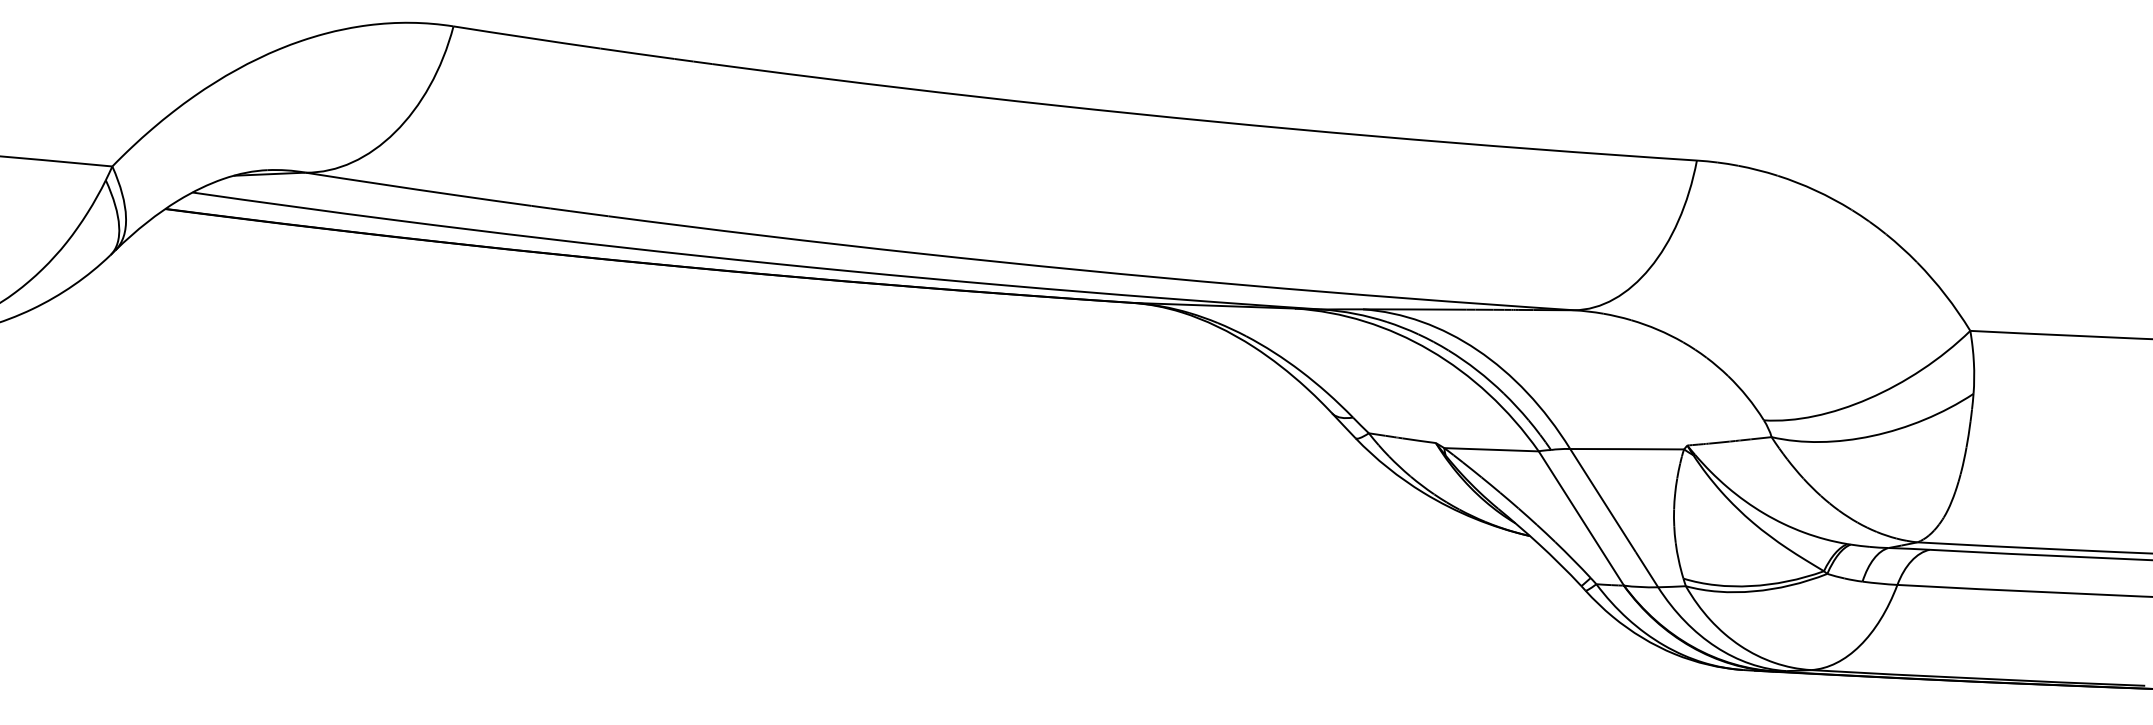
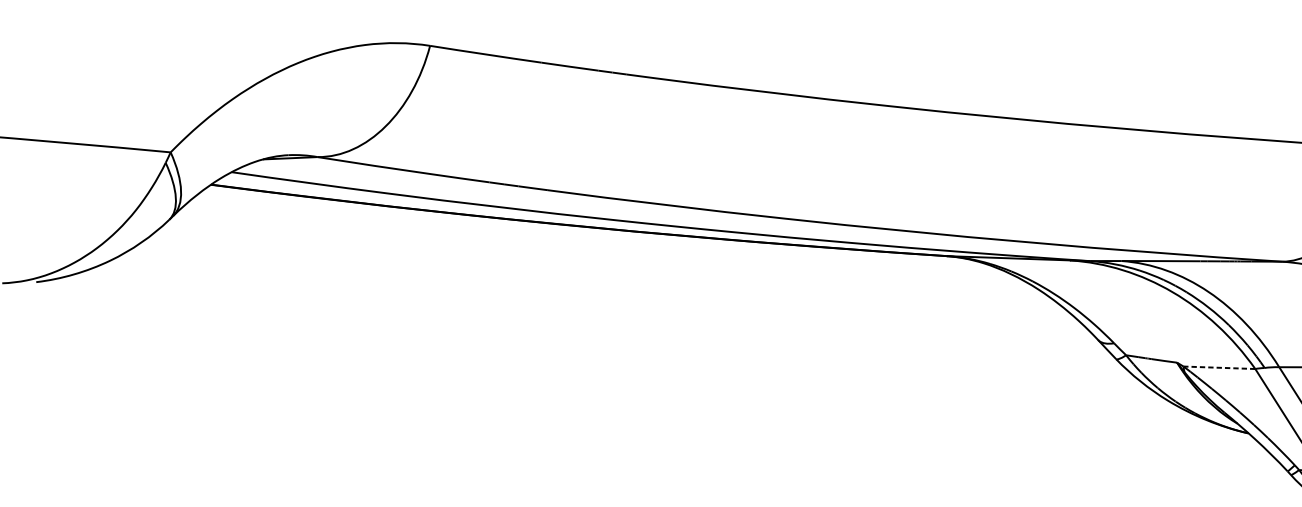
line: (1491, 449) -> (1219, 367), solid -> dashed

